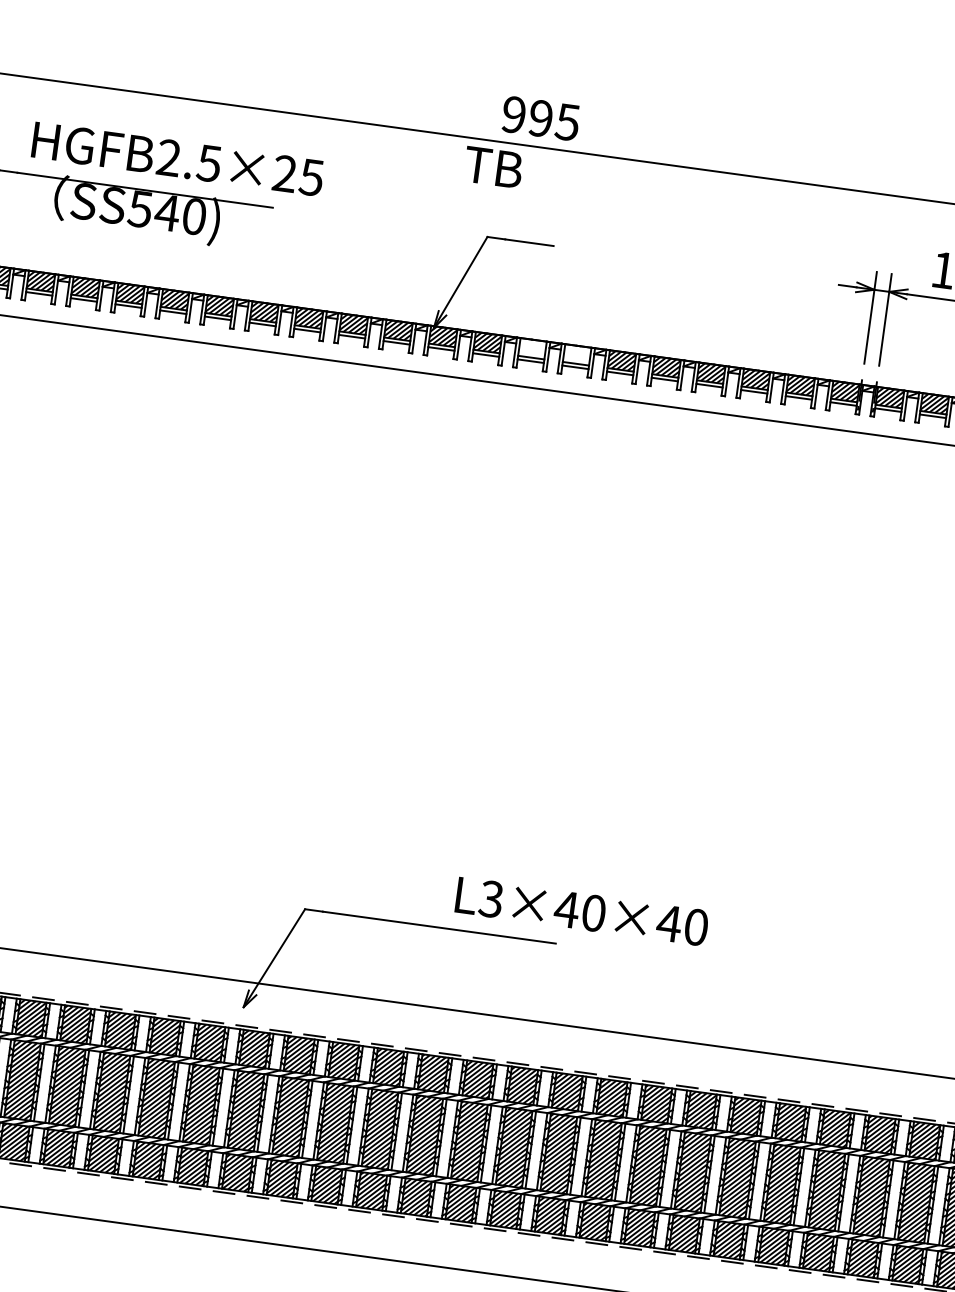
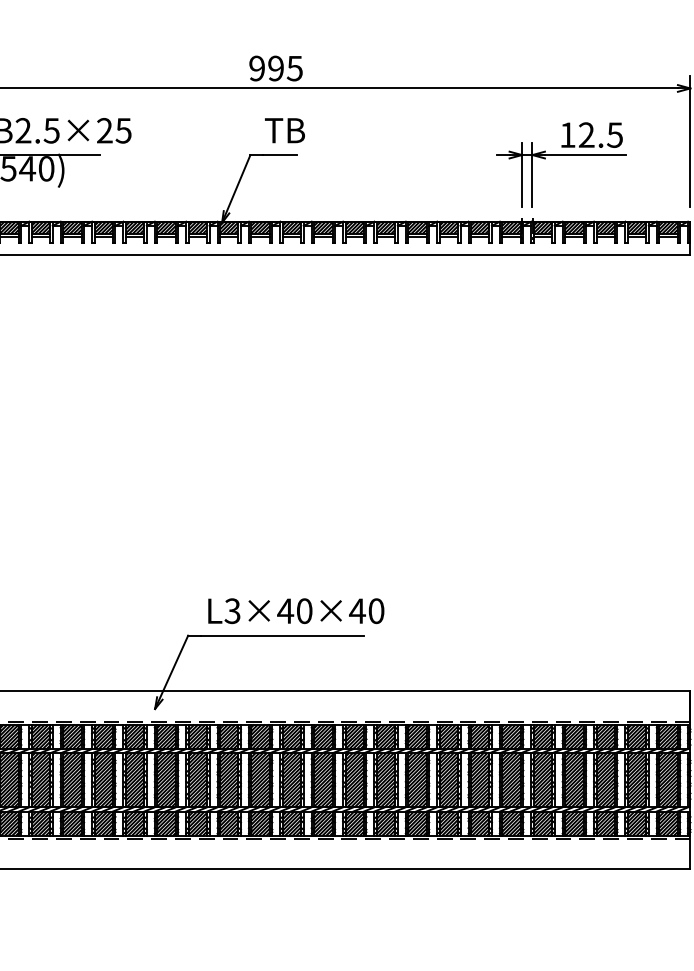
text: (492, 167) -> (284, 130), moved
hatch: (531, 348) -> (291, 227), added
hatch: (577, 354) -> (323, 227), added
text: (582, 912) -> (296, 611), moved

